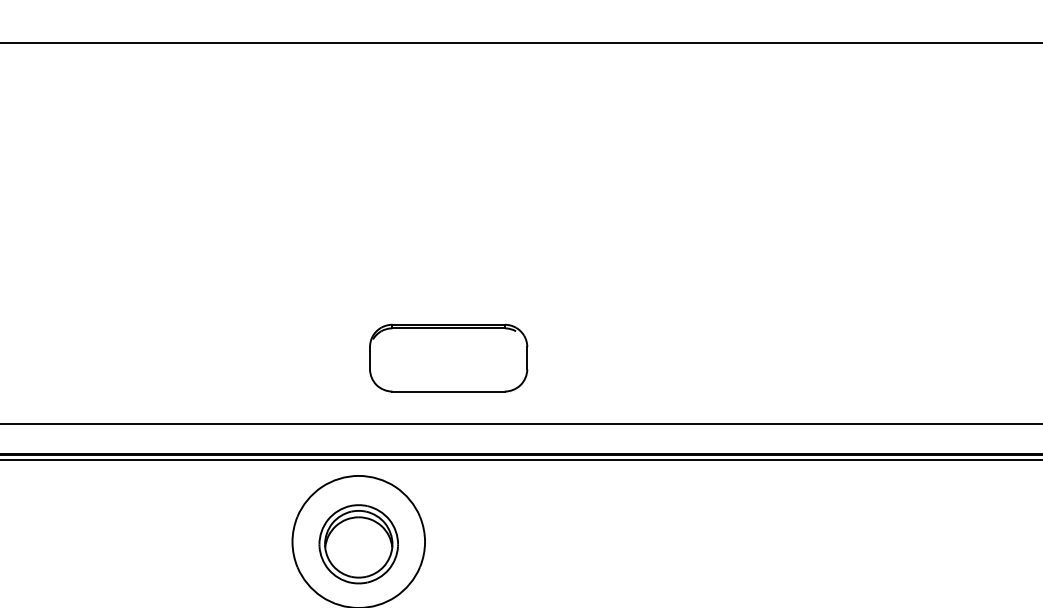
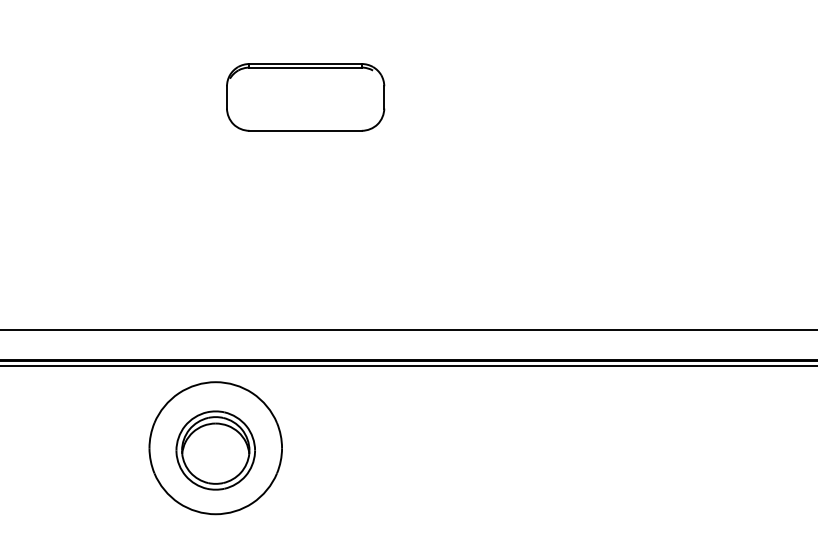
part: (448, 357) -> (305, 96), moved

